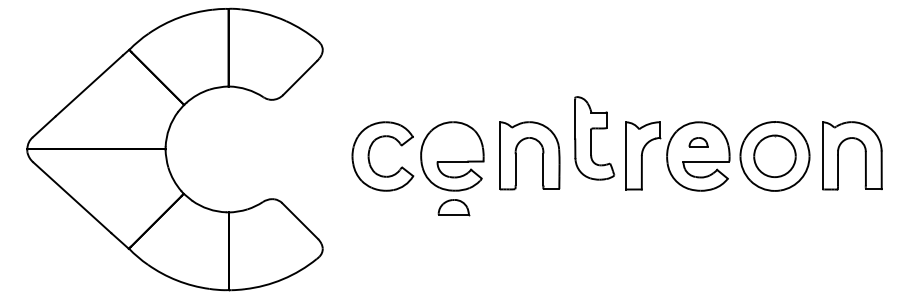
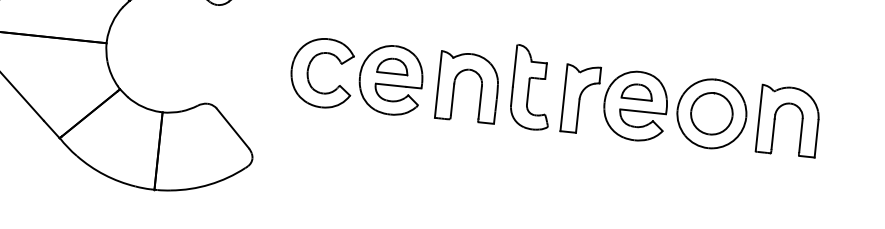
part: (594, 138) -> (532, 87), moved
part: (698, 142) -> (637, 91), size x1.67
part: (453, 207) -> (392, 66), moved

